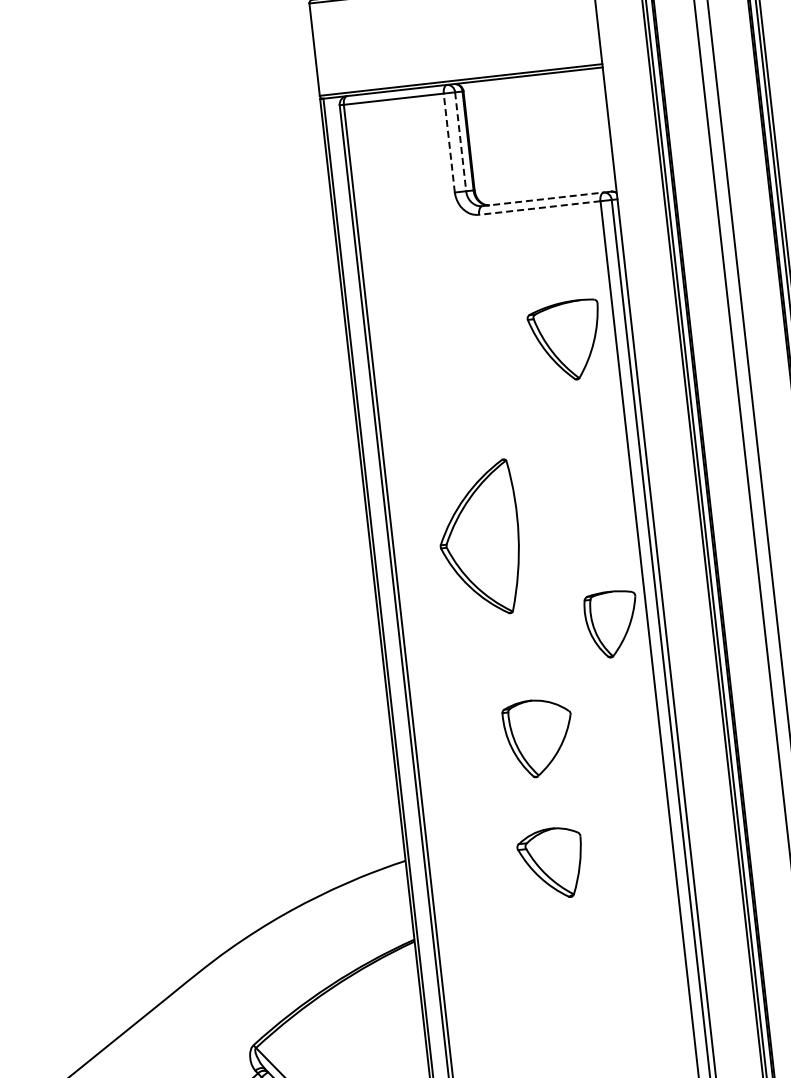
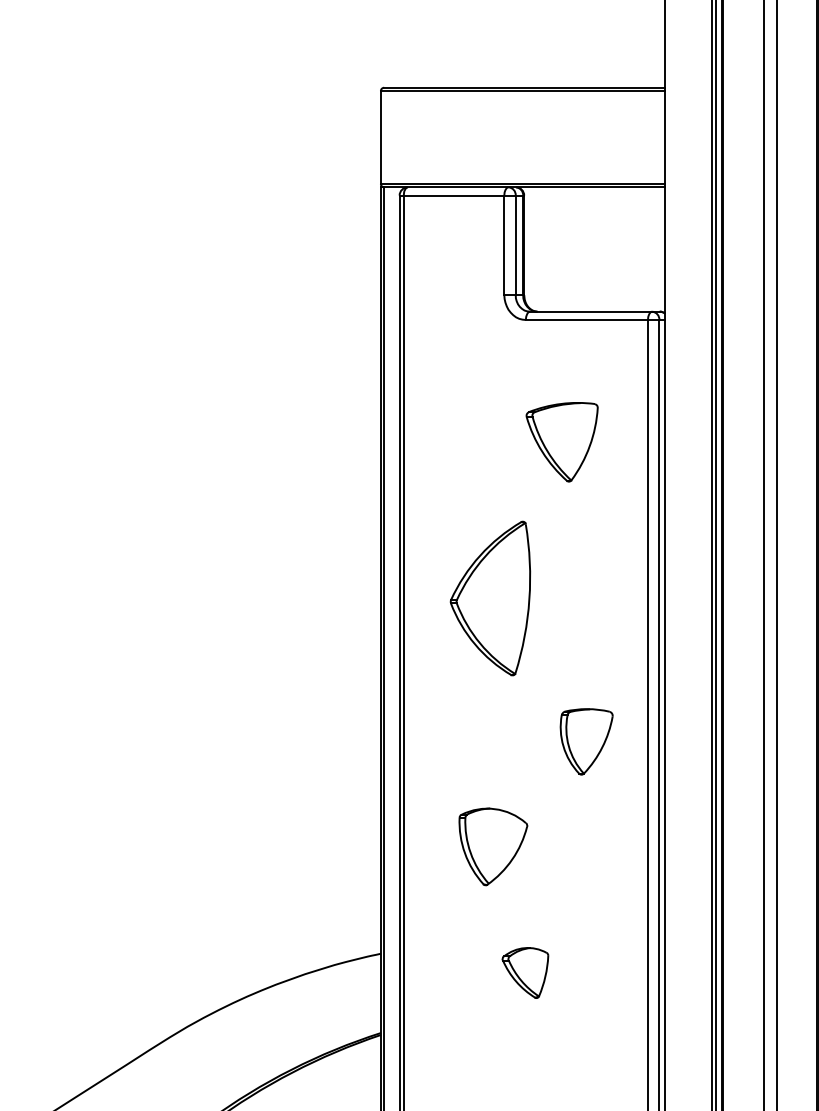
line: (460, 141) -> (515, 245), dashed -> solid
line: (449, 143) -> (504, 245), dashed -> solid
line: (543, 199) -> (591, 311), dashed -> solid
line: (539, 207) -> (586, 319), dashed -> solid
part: (565, 341) -> (561, 442), moved
part: (479, 539) -> (490, 598), moved
part: (612, 624) -> (586, 741), moved
part: (539, 737) -> (493, 846), moved
part: (551, 863) -> (525, 972), size x0.71

